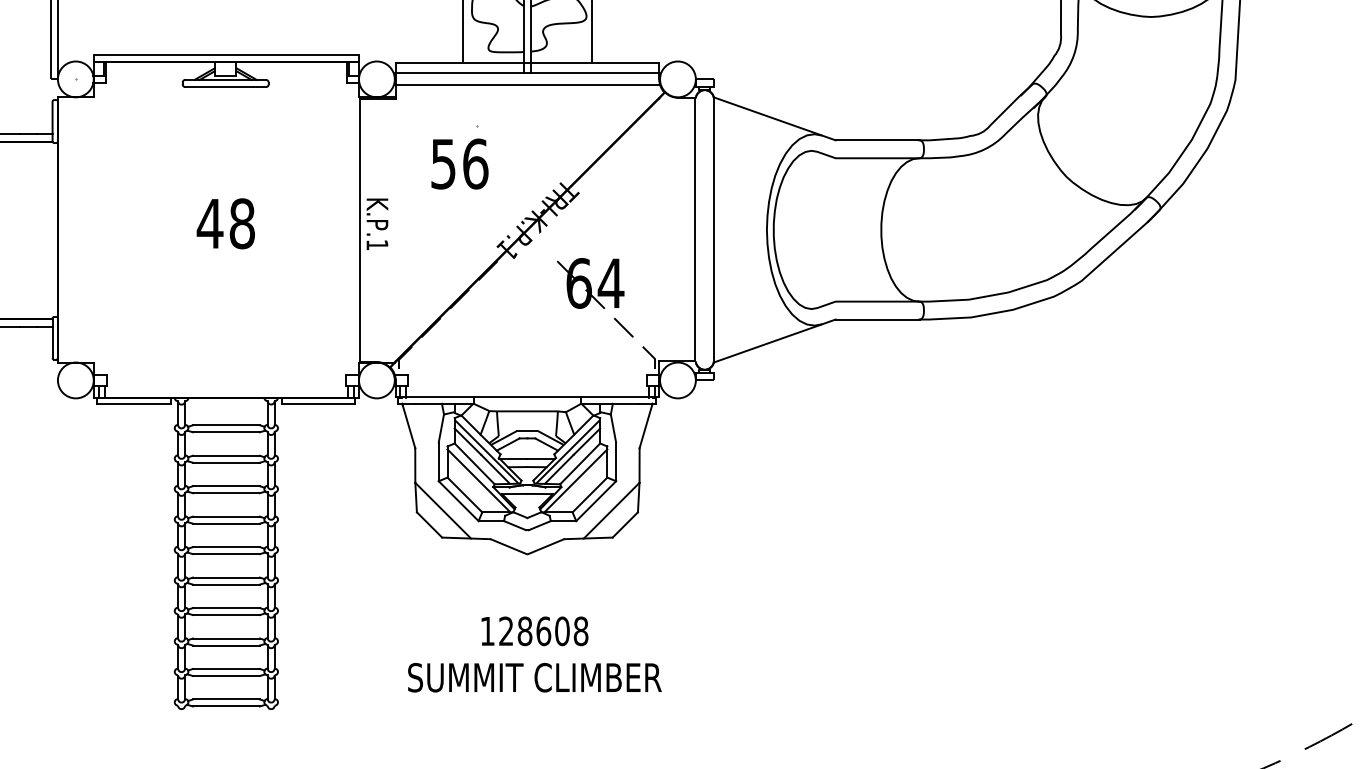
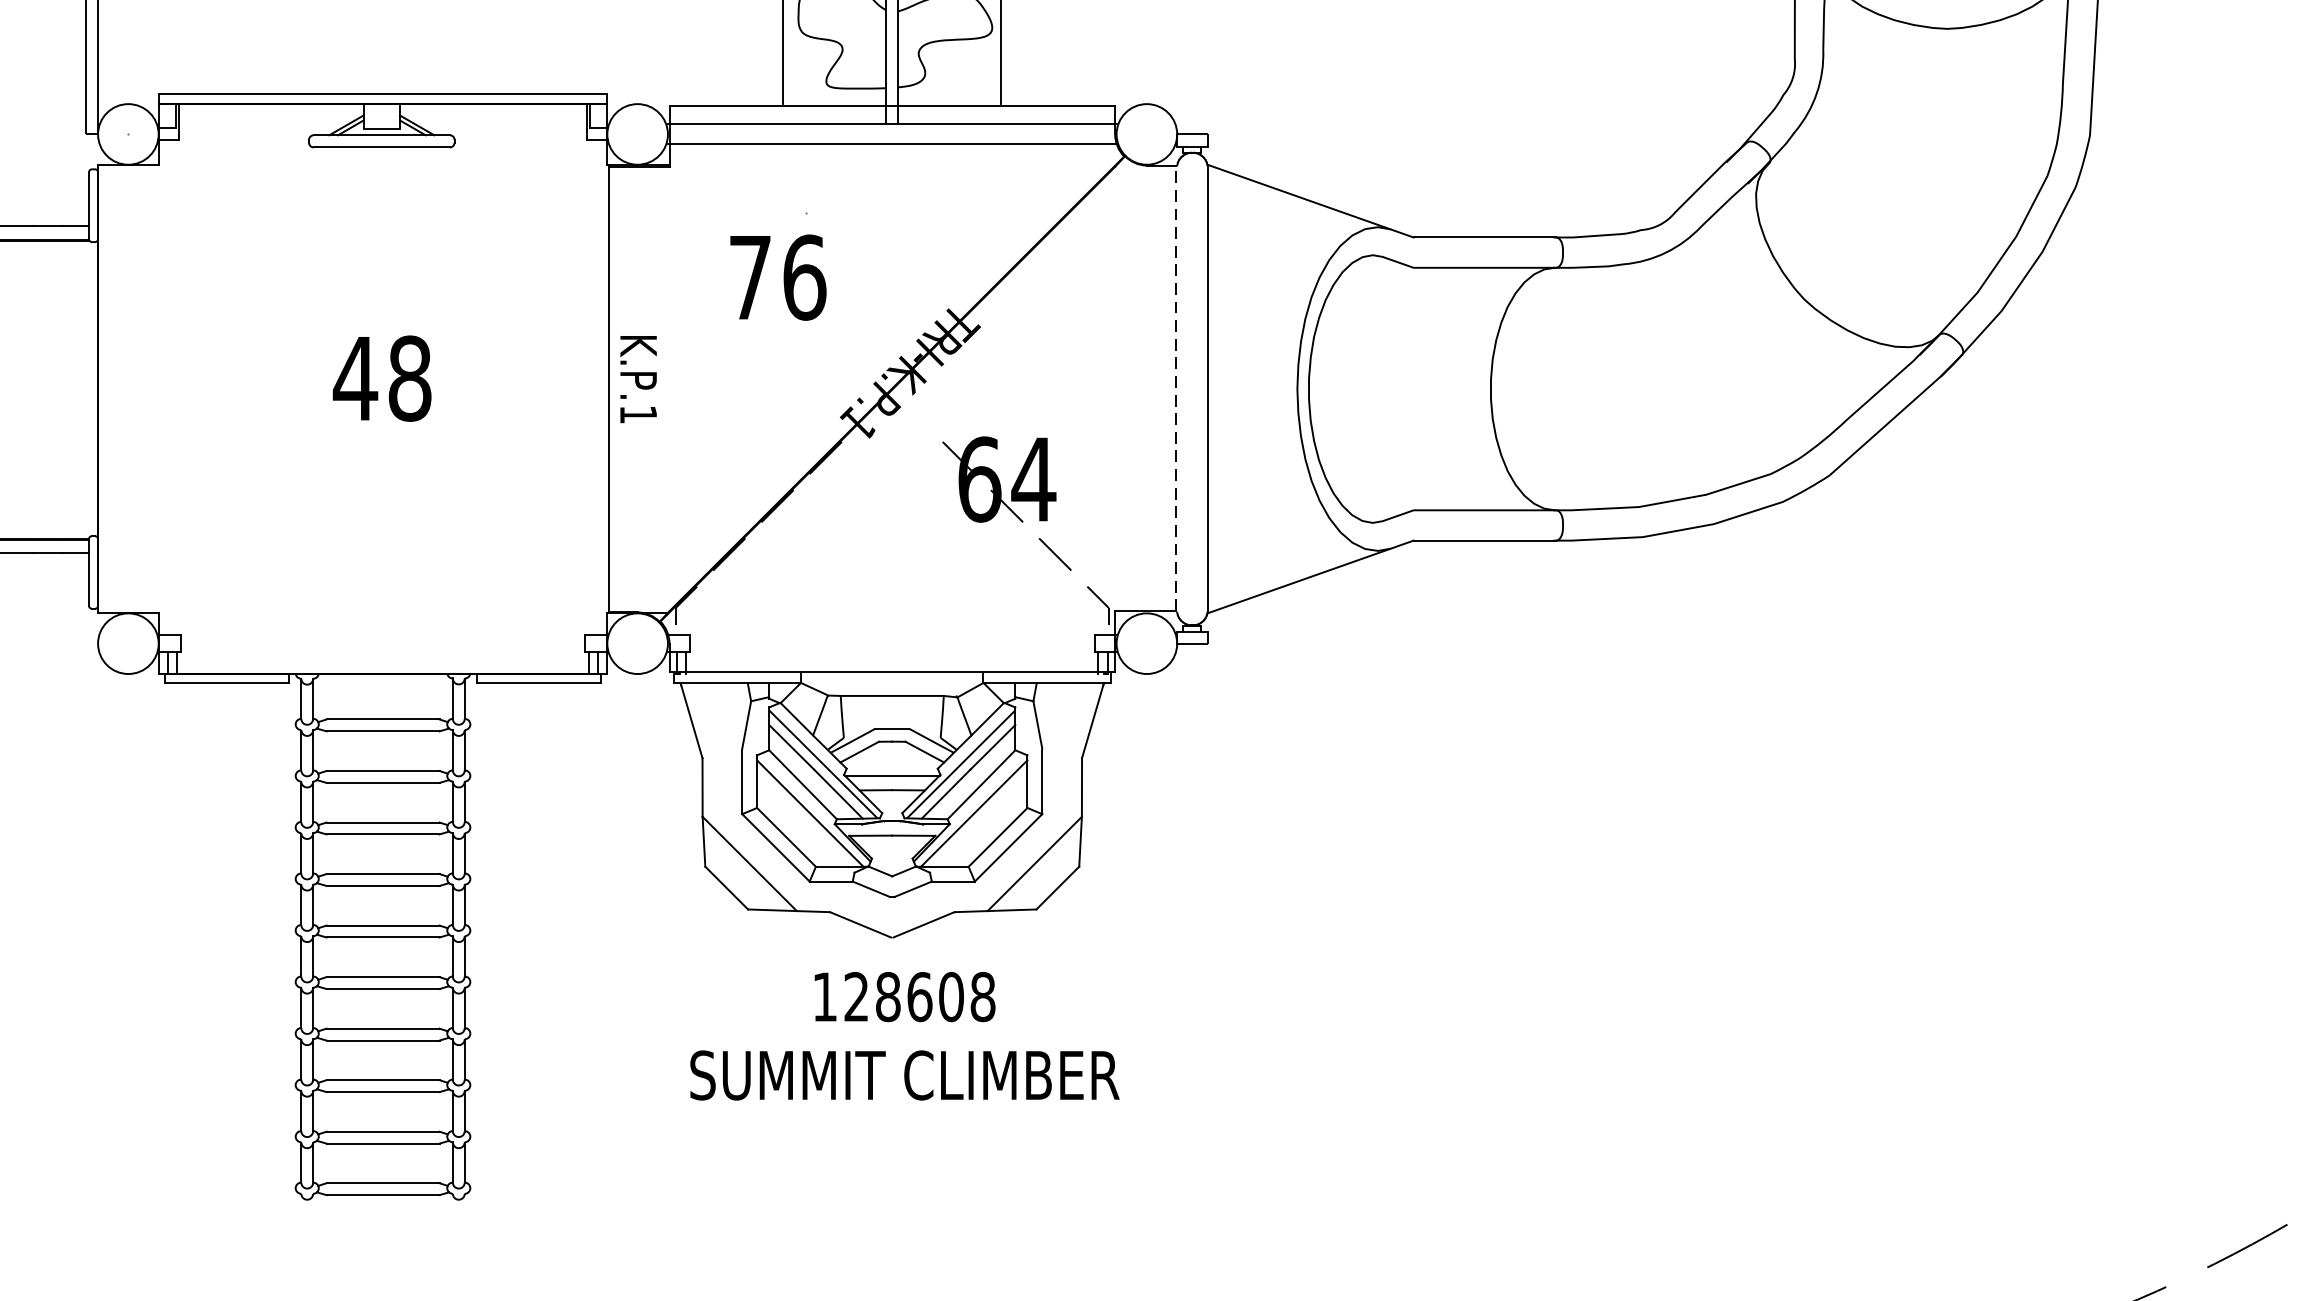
text: (443, 164) -> (750, 278), 56 -> 76
line: (695, 229) -> (1176, 388), solid -> dashed
text: (534, 654) -> (904, 1036), moved

